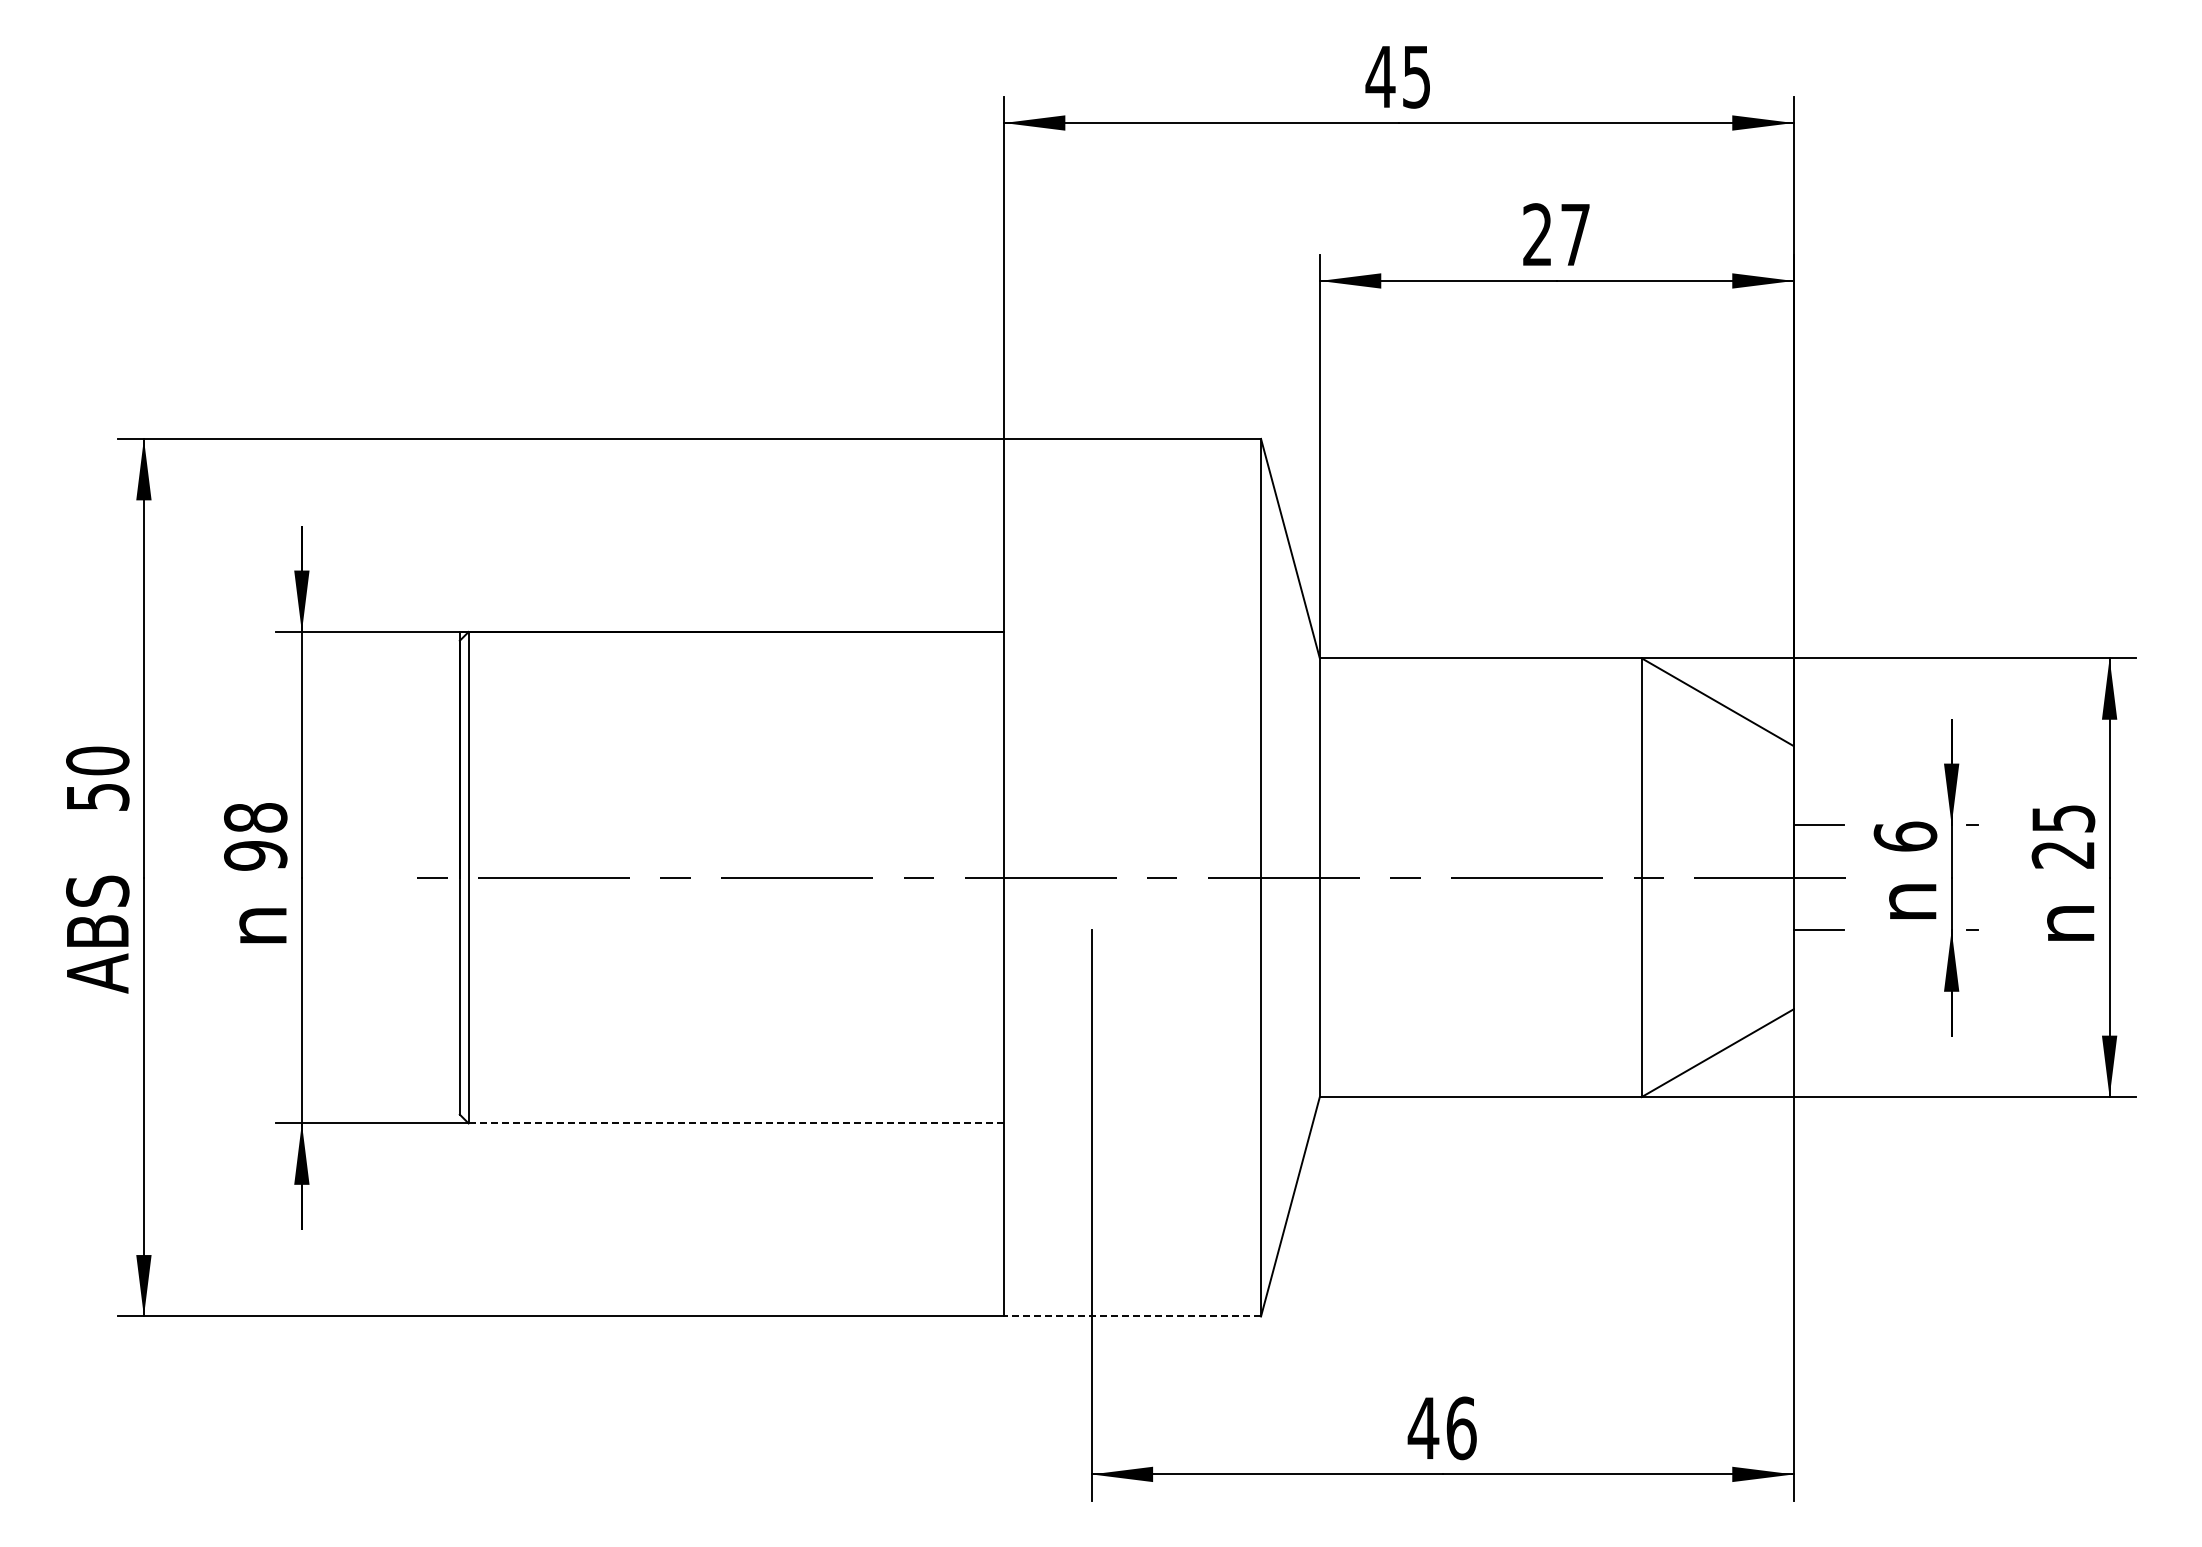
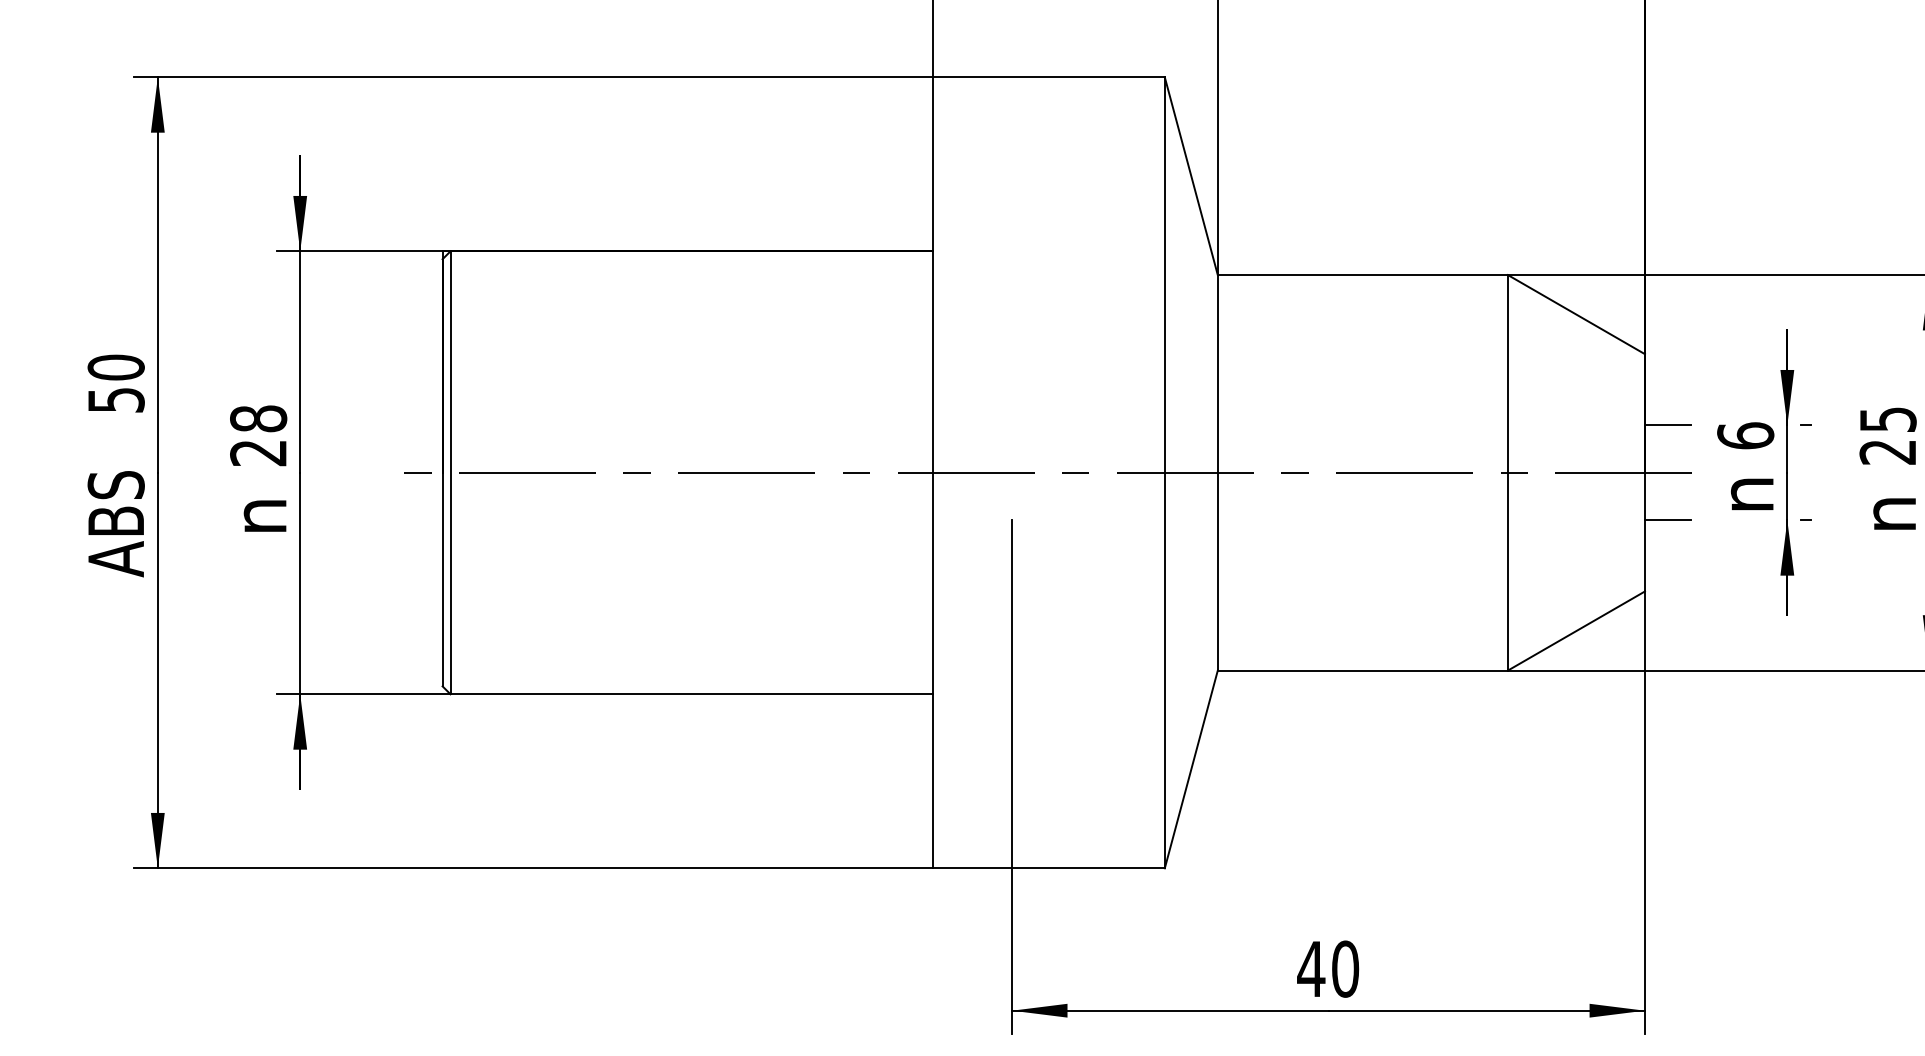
text: (255, 855) -> (258, 452), 98 -> 28
line: (736, 1123) -> (691, 694), dashed -> solid
line: (1132, 1316) -> (1048, 868), dashed -> solid
text: (1461, 1428) -> (1345, 969), 46 -> 40

